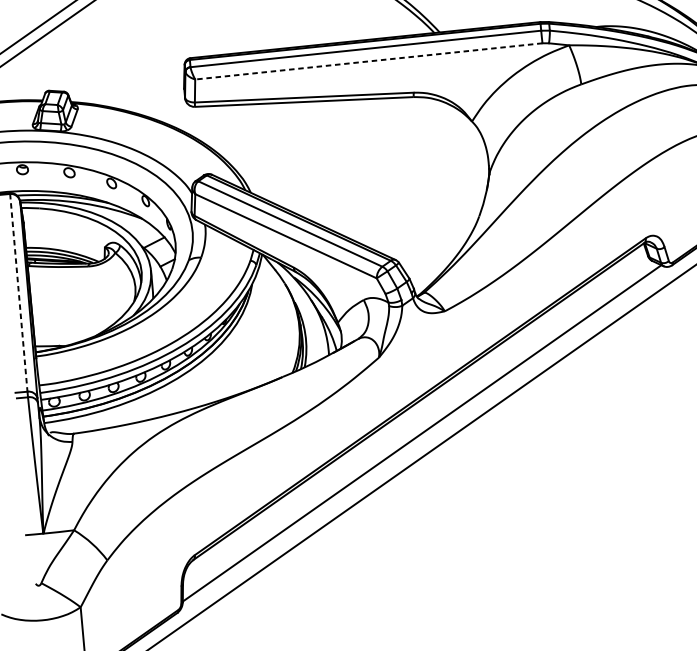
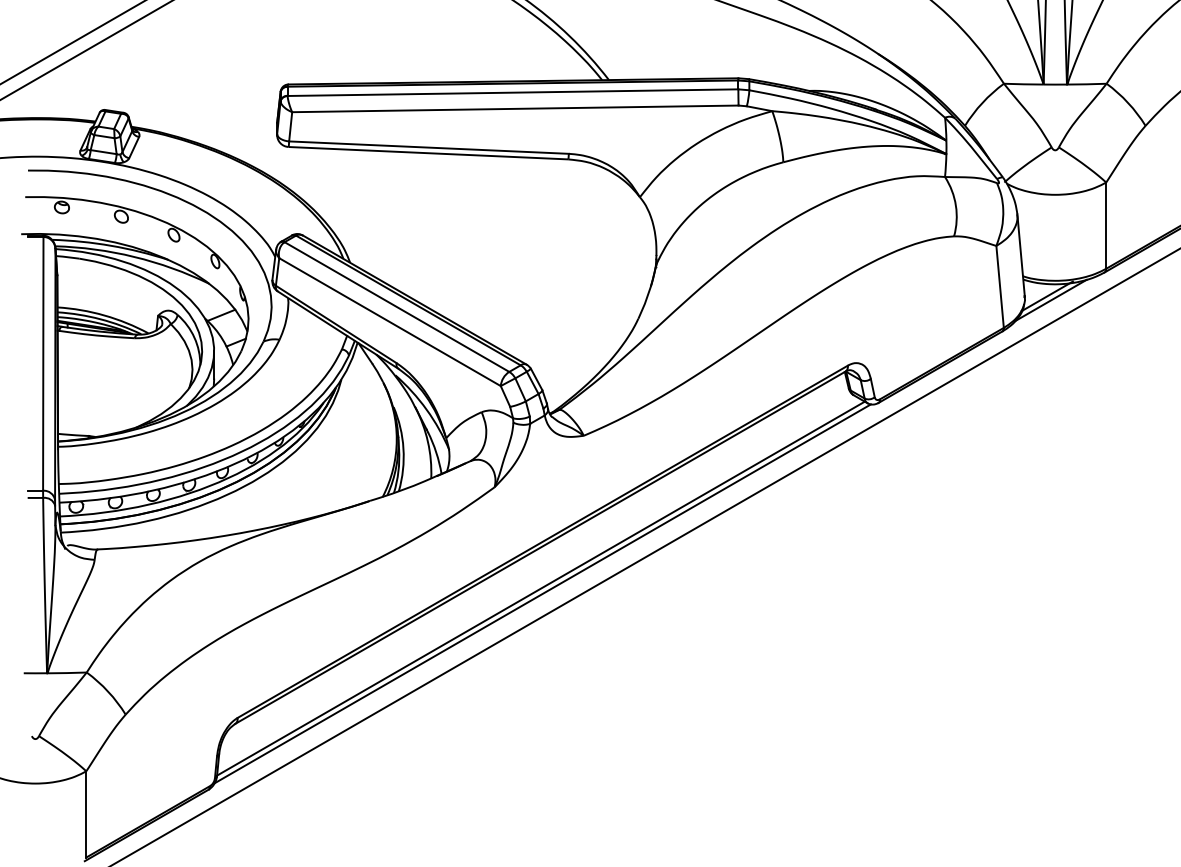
line: (368, 61) -> (514, 108), dashed -> solid
line: (18, 292) -> (43, 363), dashed -> solid
line: (423, 437) -> (542, 593), added

